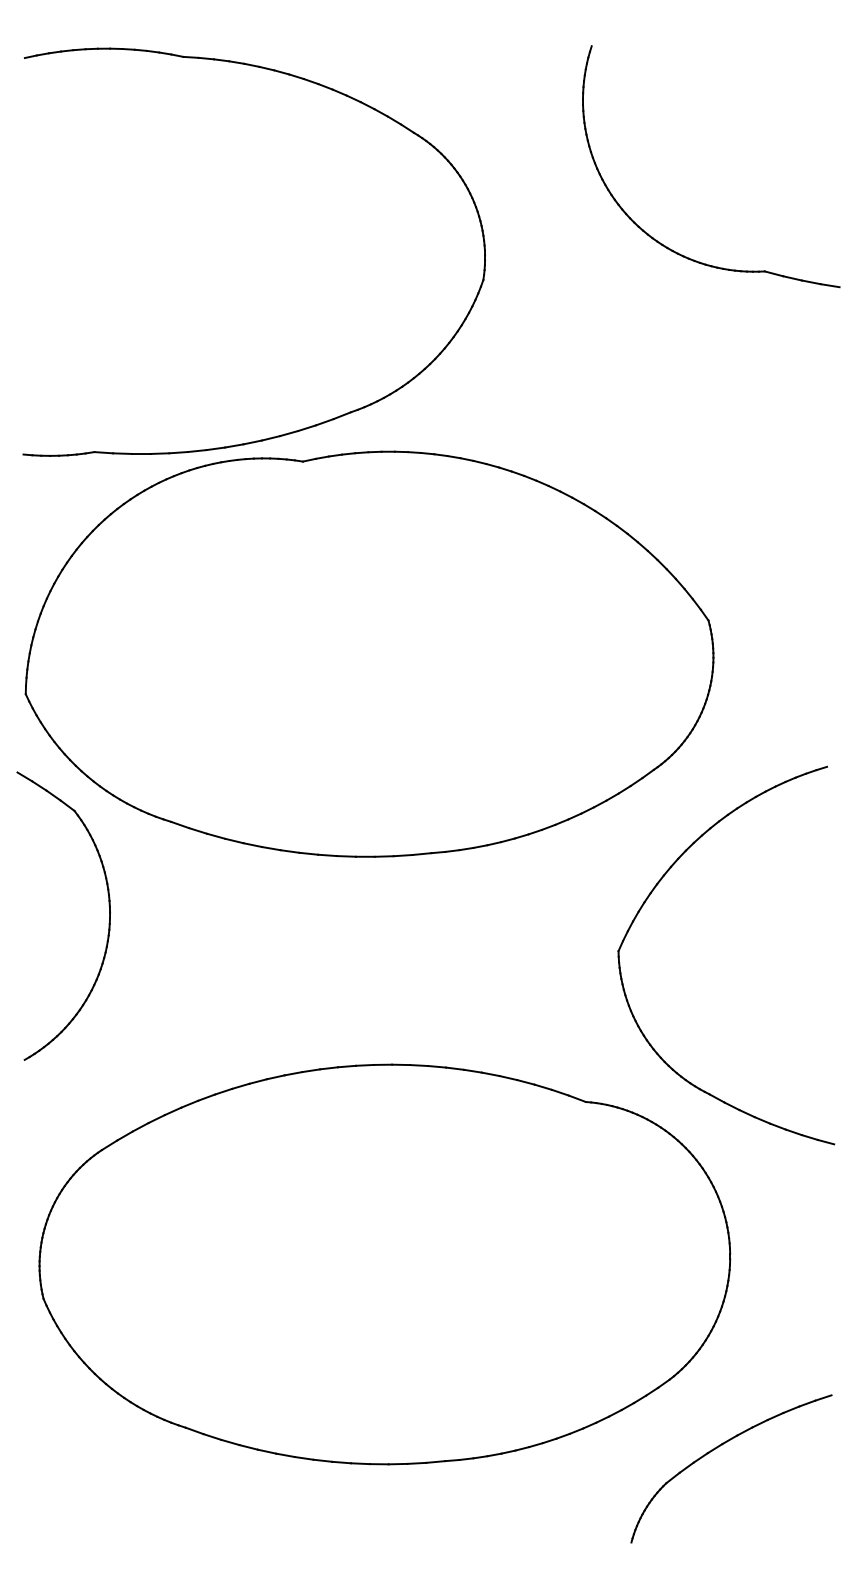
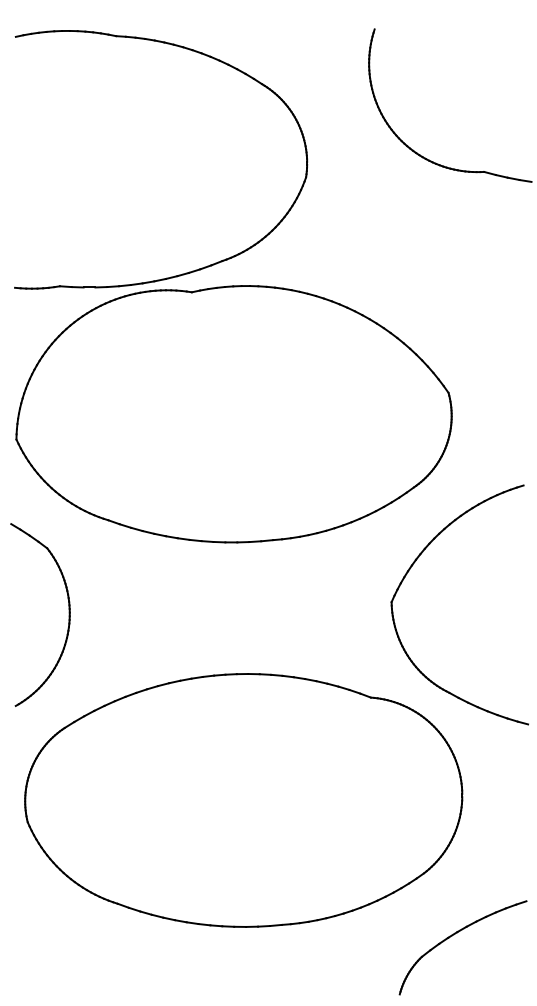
part: (107, 915) -> (68, 614), moved
part: (719, 1447) -> (455, 934), moved

